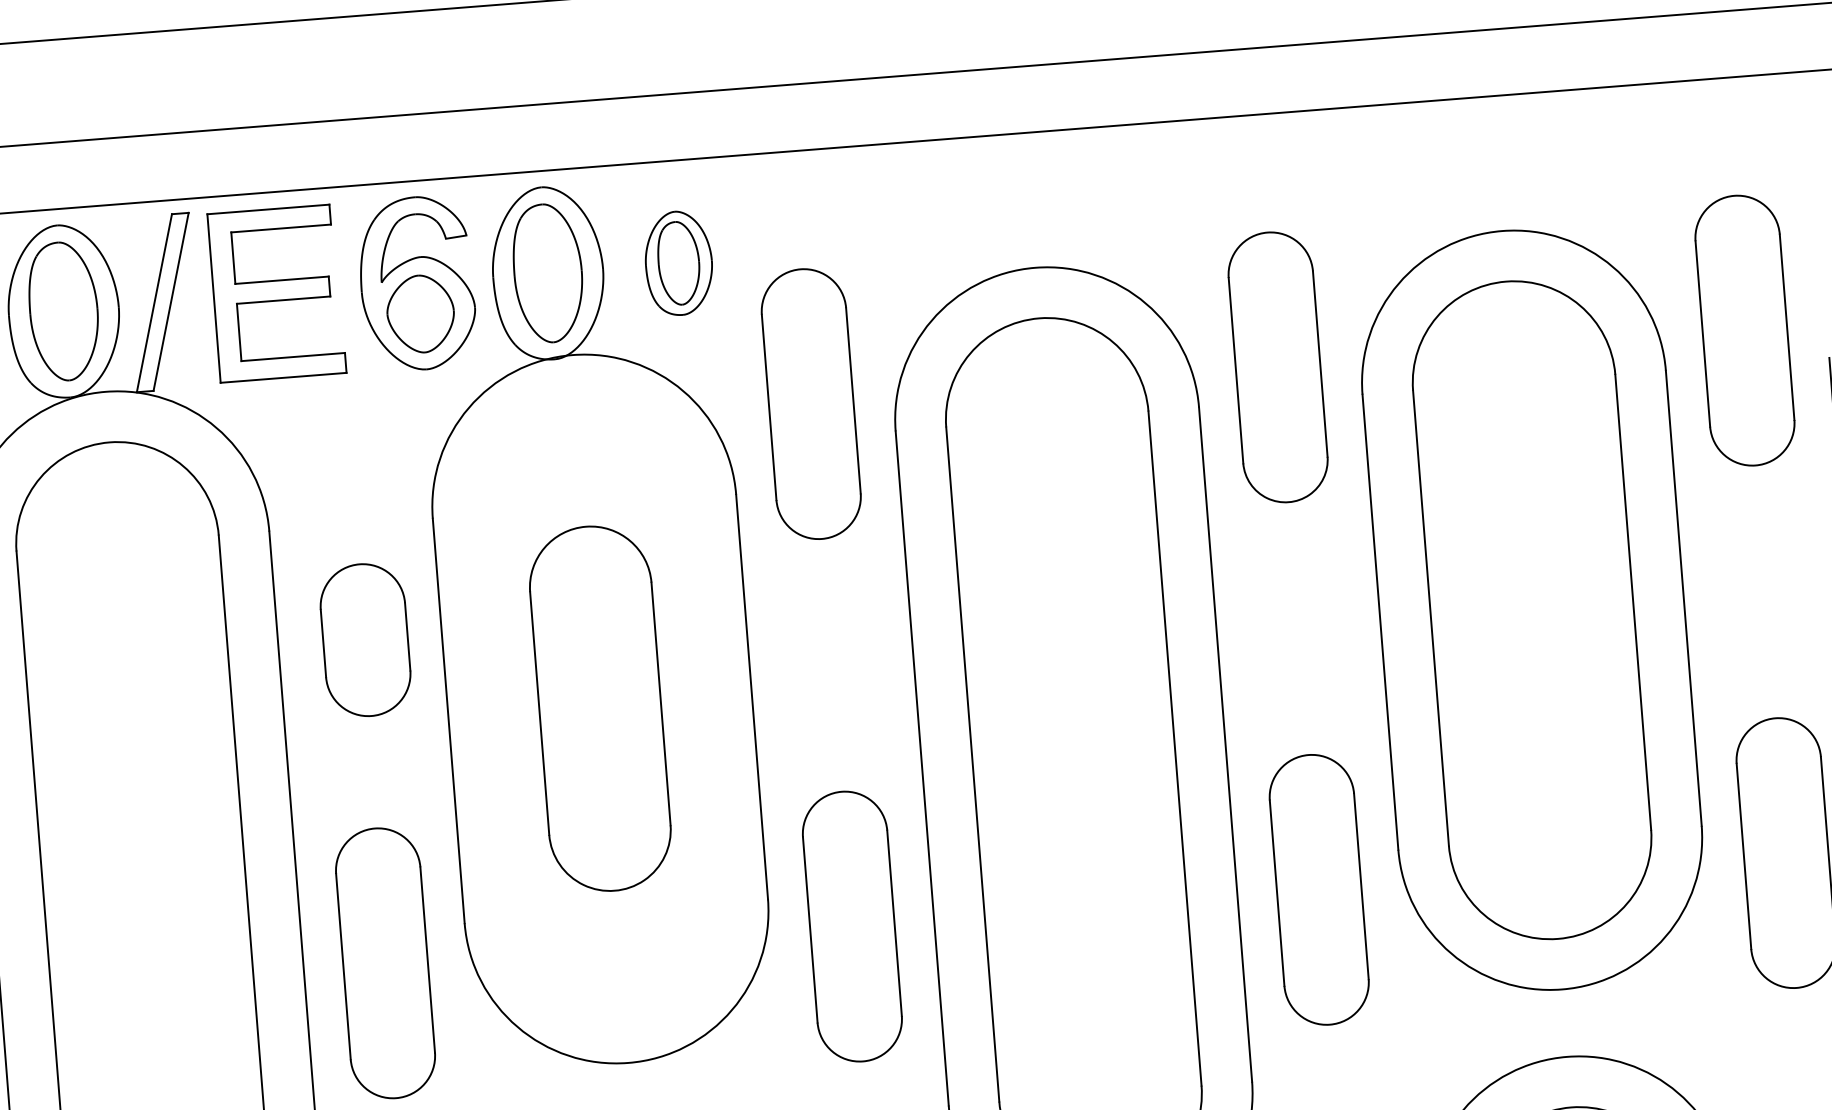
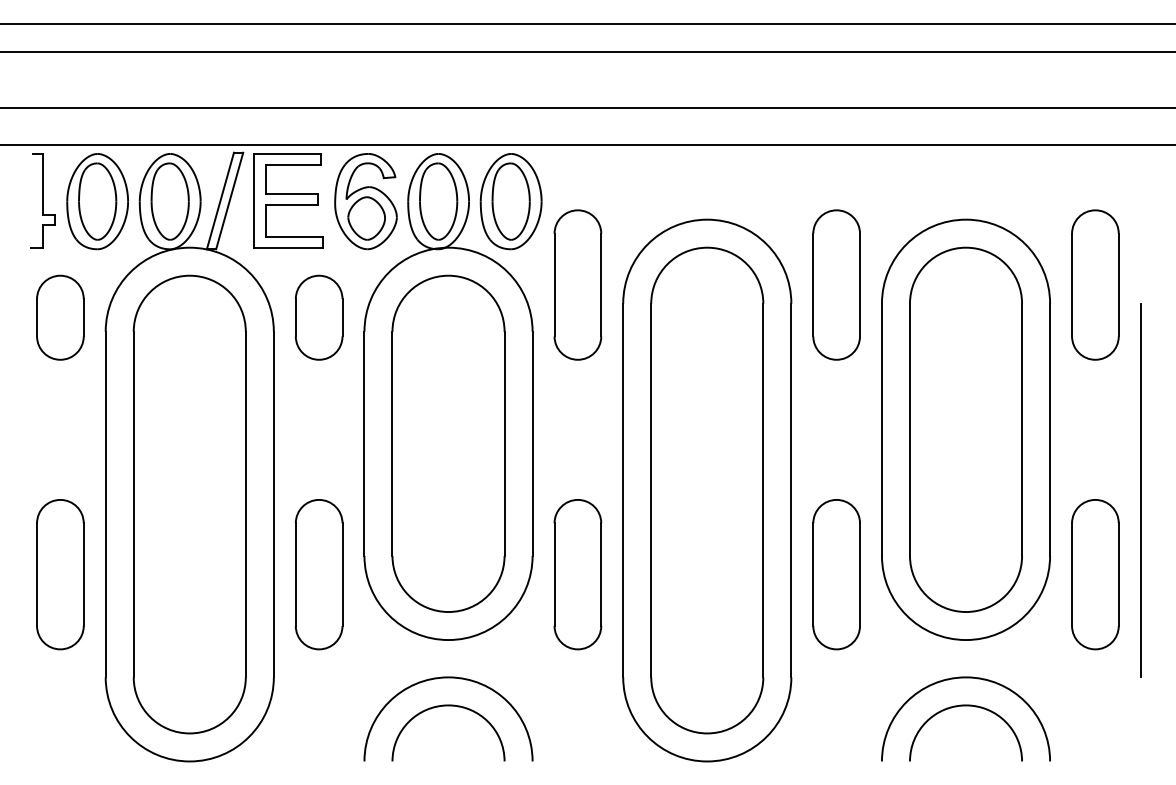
part: (677, 262) -> (510, 201), size x1.67
part: (364, 639) -> (318, 317), moved
part: (600, 708) -> (448, 443), size x1.67

